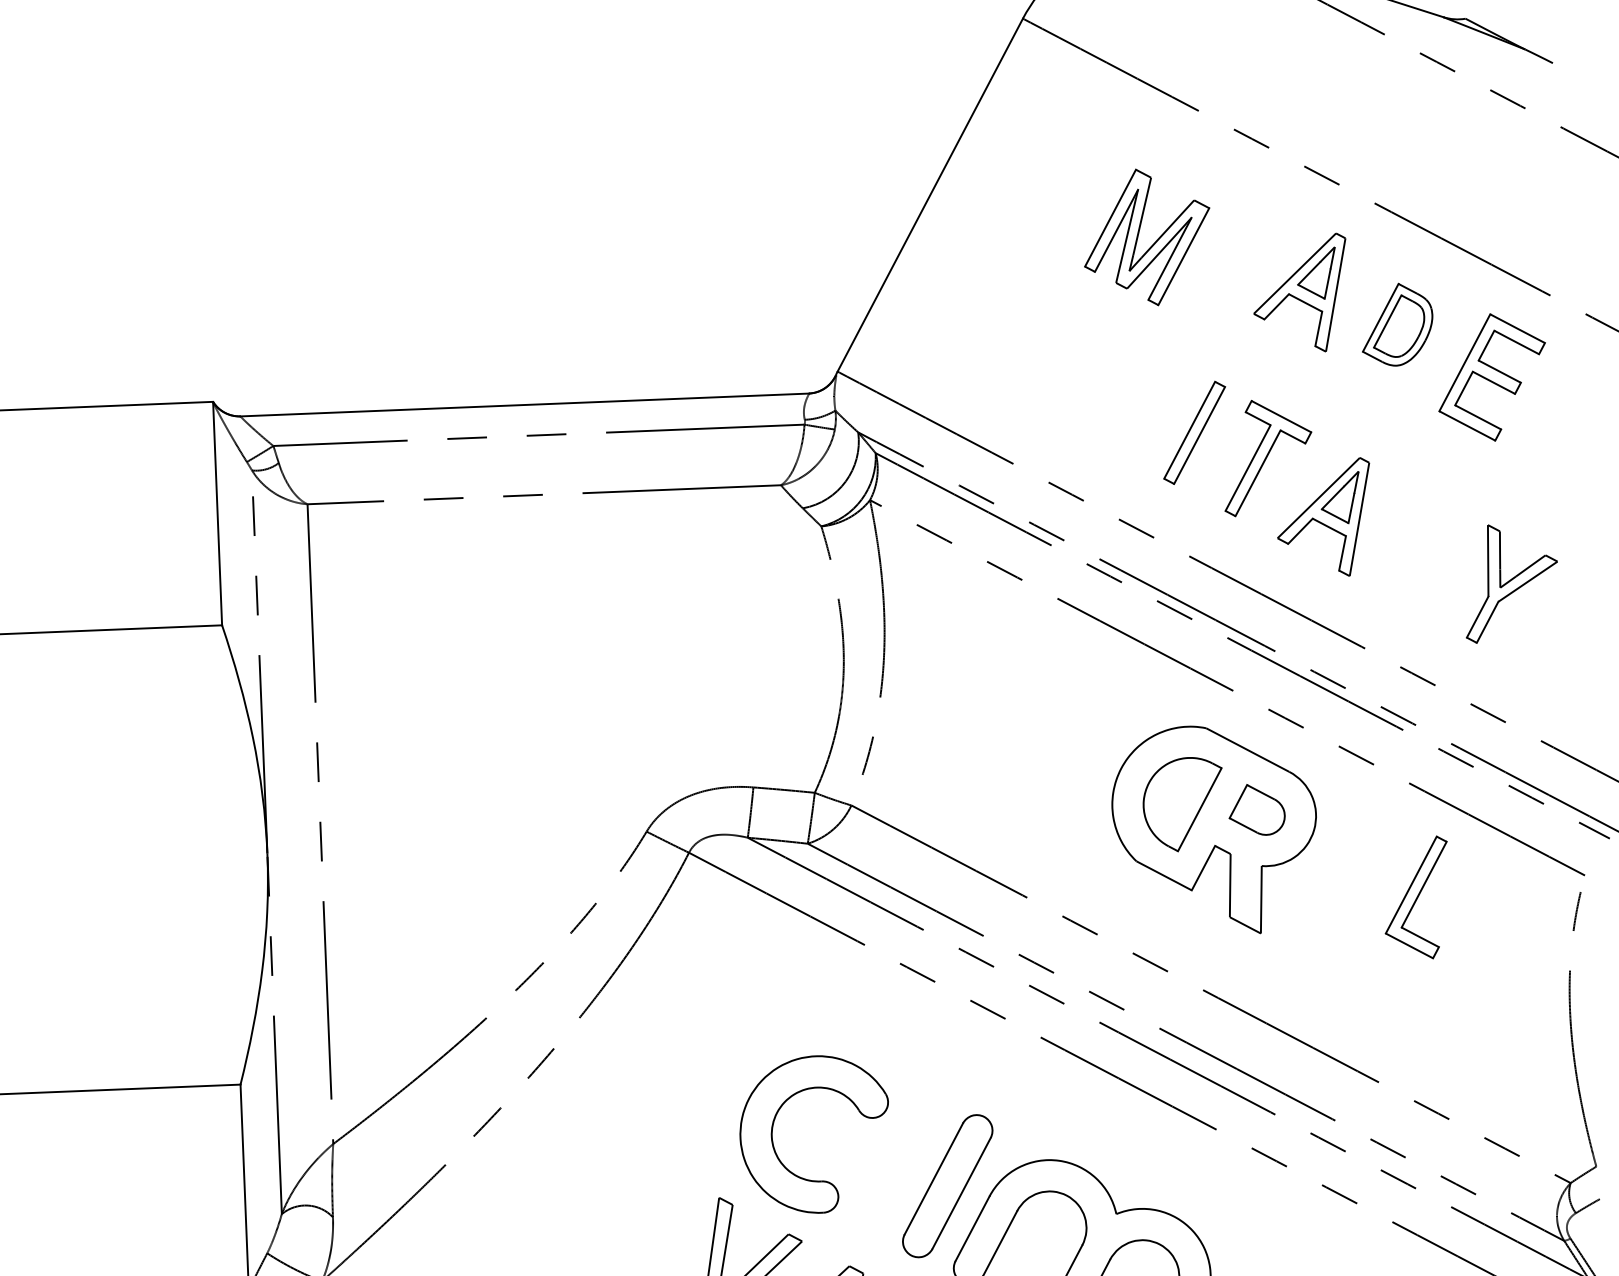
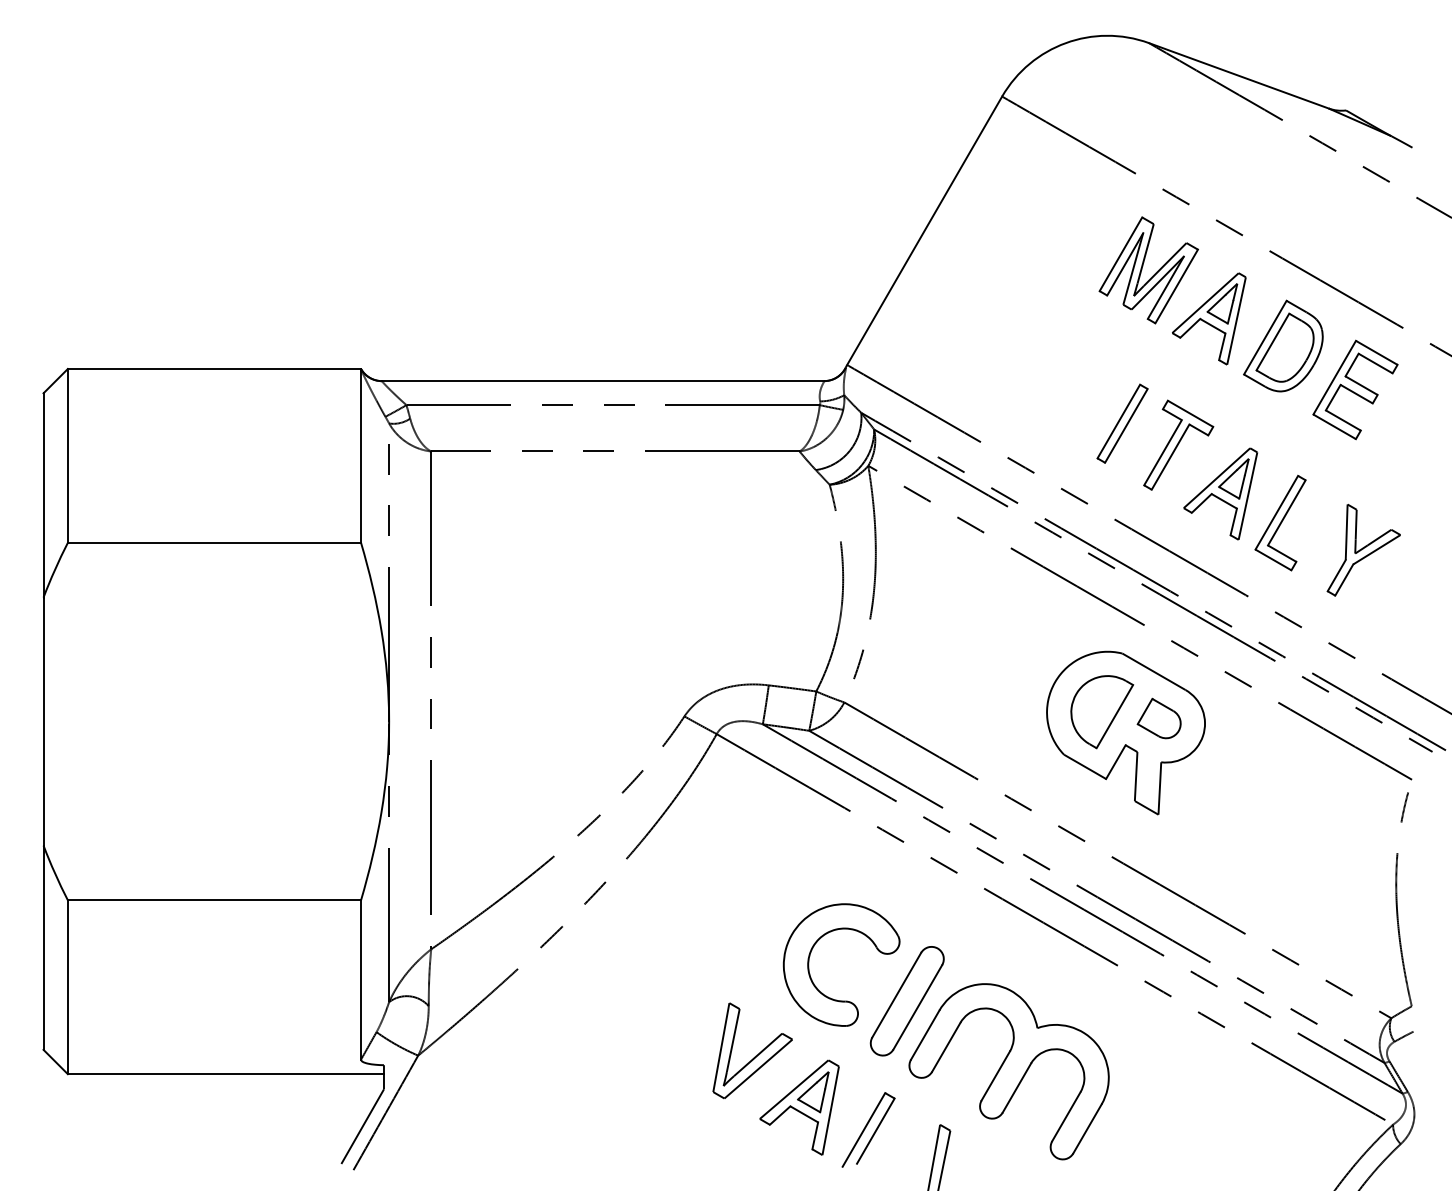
part: (1146, 237) -> (1148, 270), moved
part: (1397, 324) -> (1283, 345), size x1.43
part: (1416, 897) -> (1280, 522), moved
part: (773, 1135) -> (809, 964), moved

